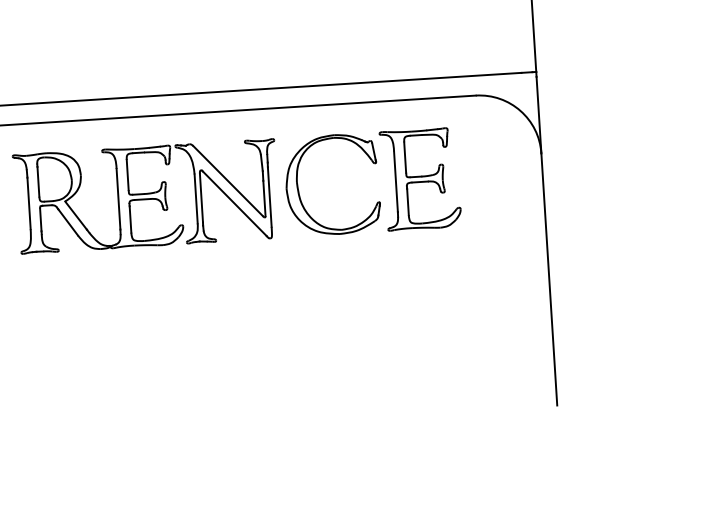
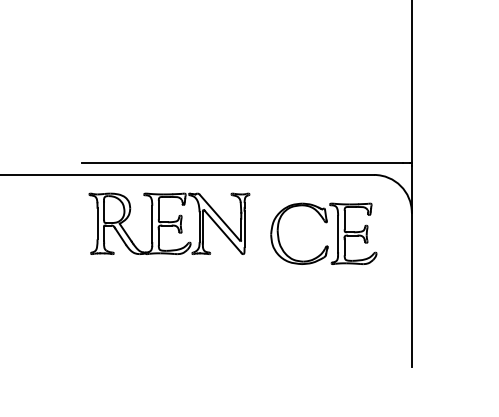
part: (375, 165) -> (326, 223), moved

